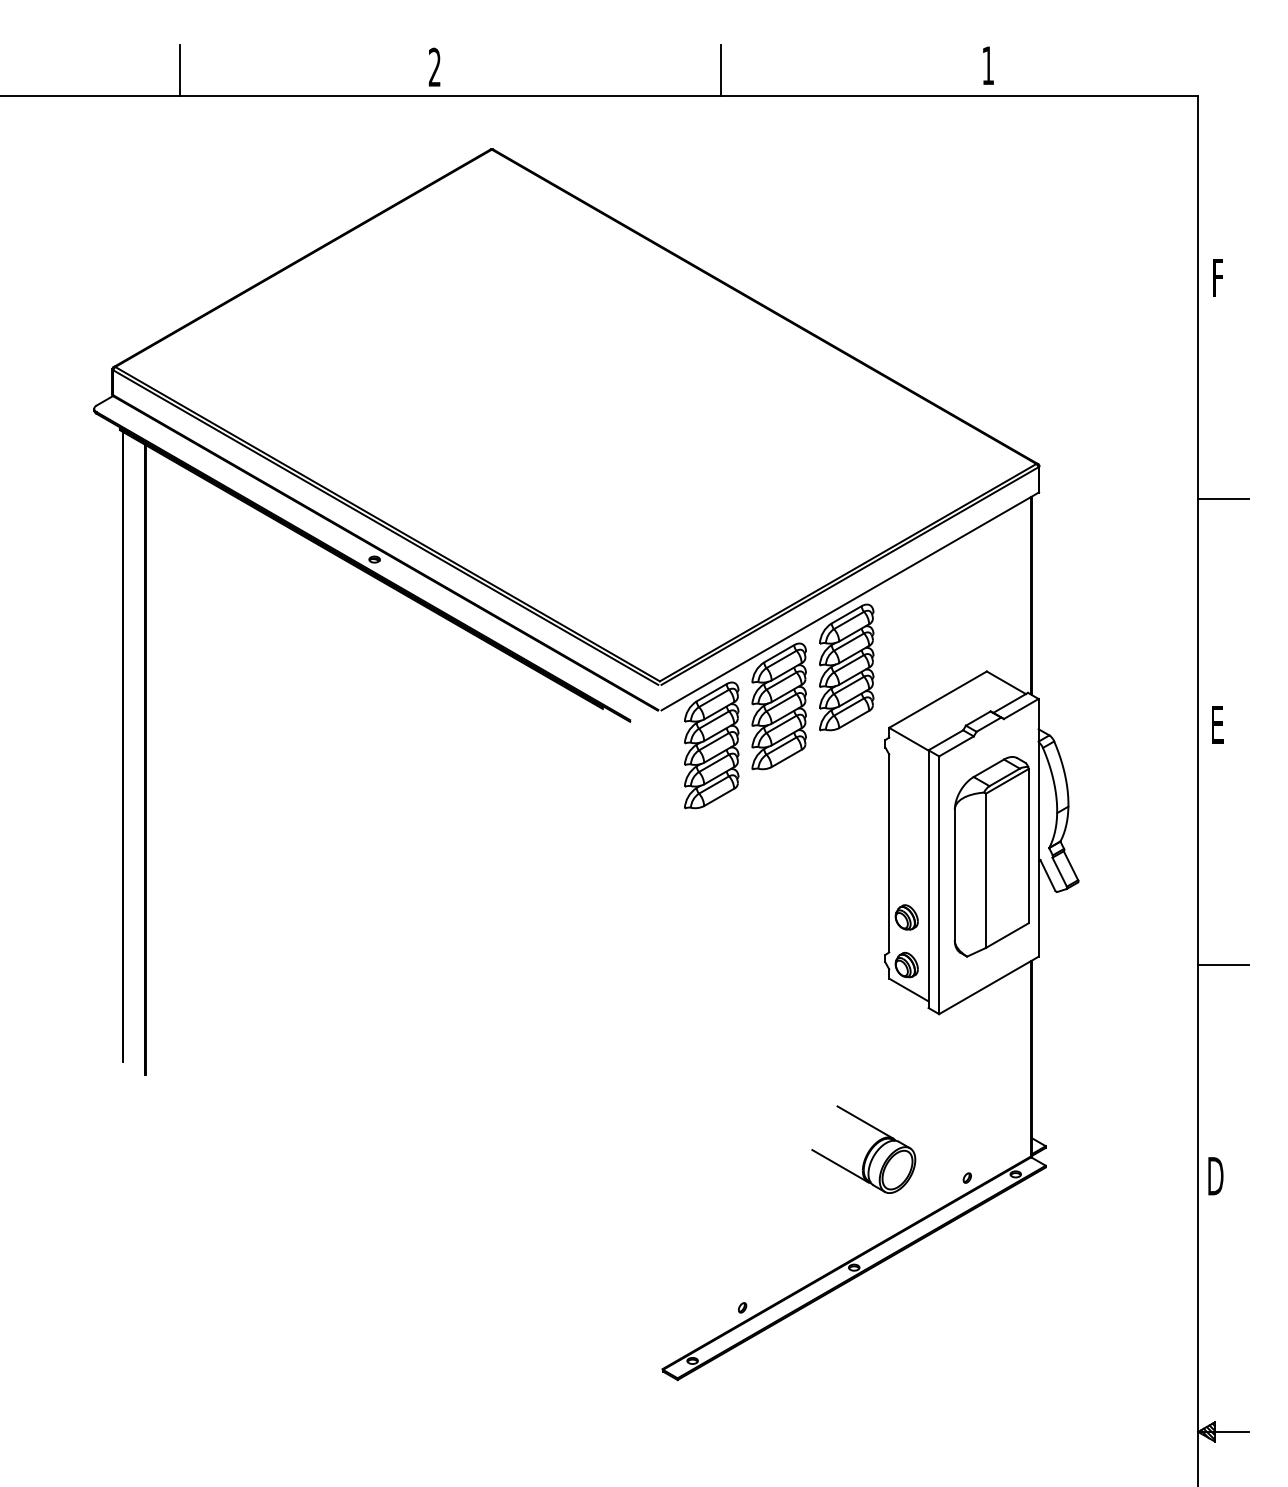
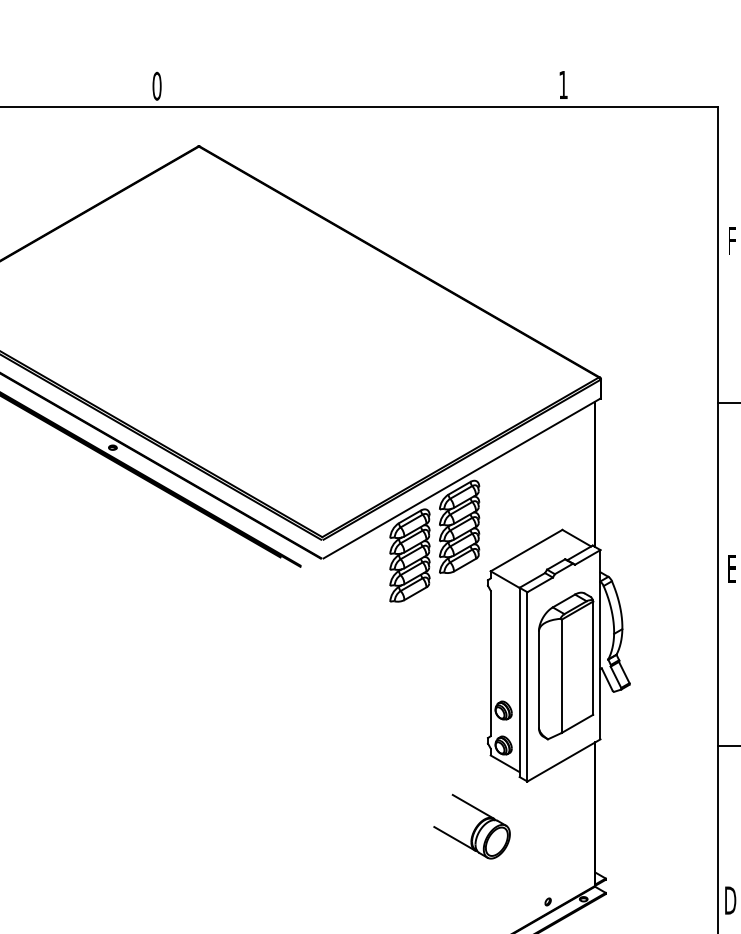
text: (434, 67) -> (156, 86), 2 -> 0
line: (720, 69) -> (366, 87), removed
part: (711, 745) -> (360, 584), removed
part: (863, 1149) -> (471, 826), moved

